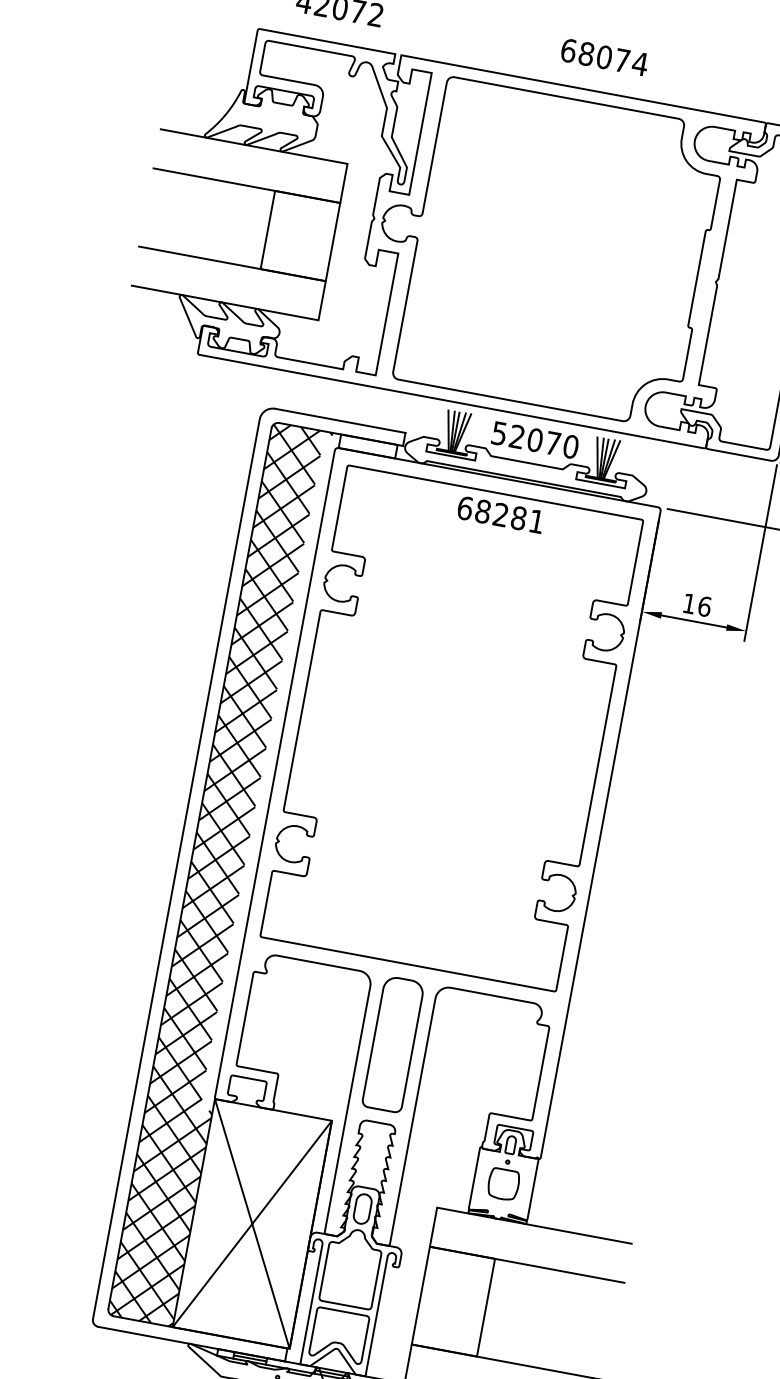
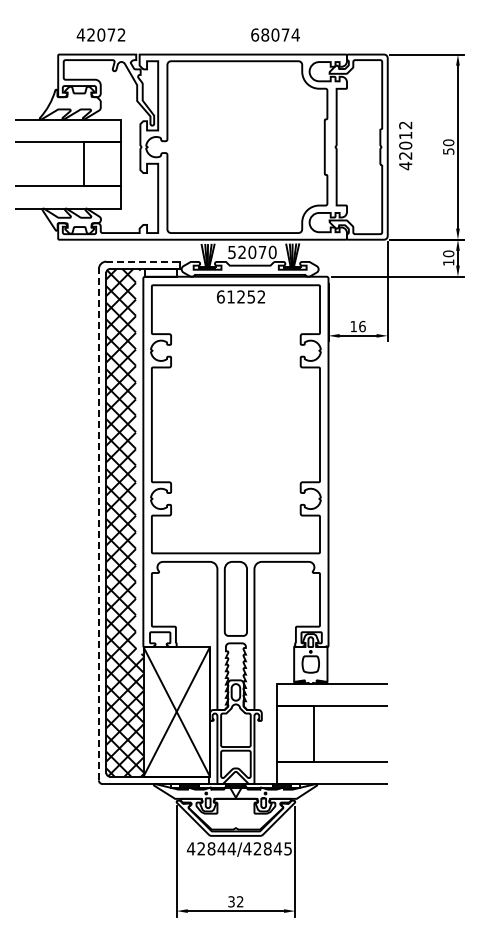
text: (604, 56) -> (275, 34), moved
line: (340, 420) -> (143, 261), solid -> dashed
text: (510, 515) -> (246, 296), 68281 -> 61252
line: (175, 868) -> (98, 524), solid -> dashed

